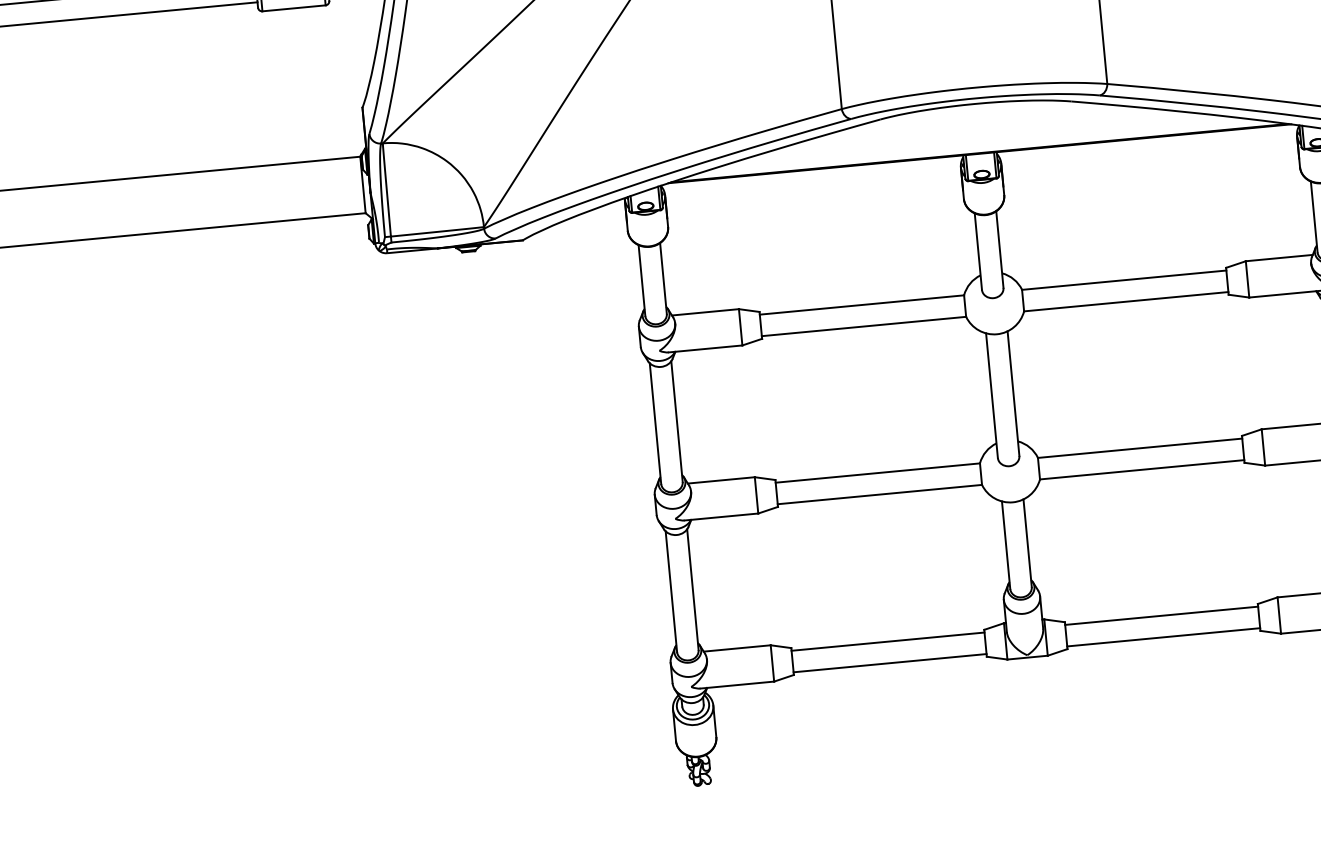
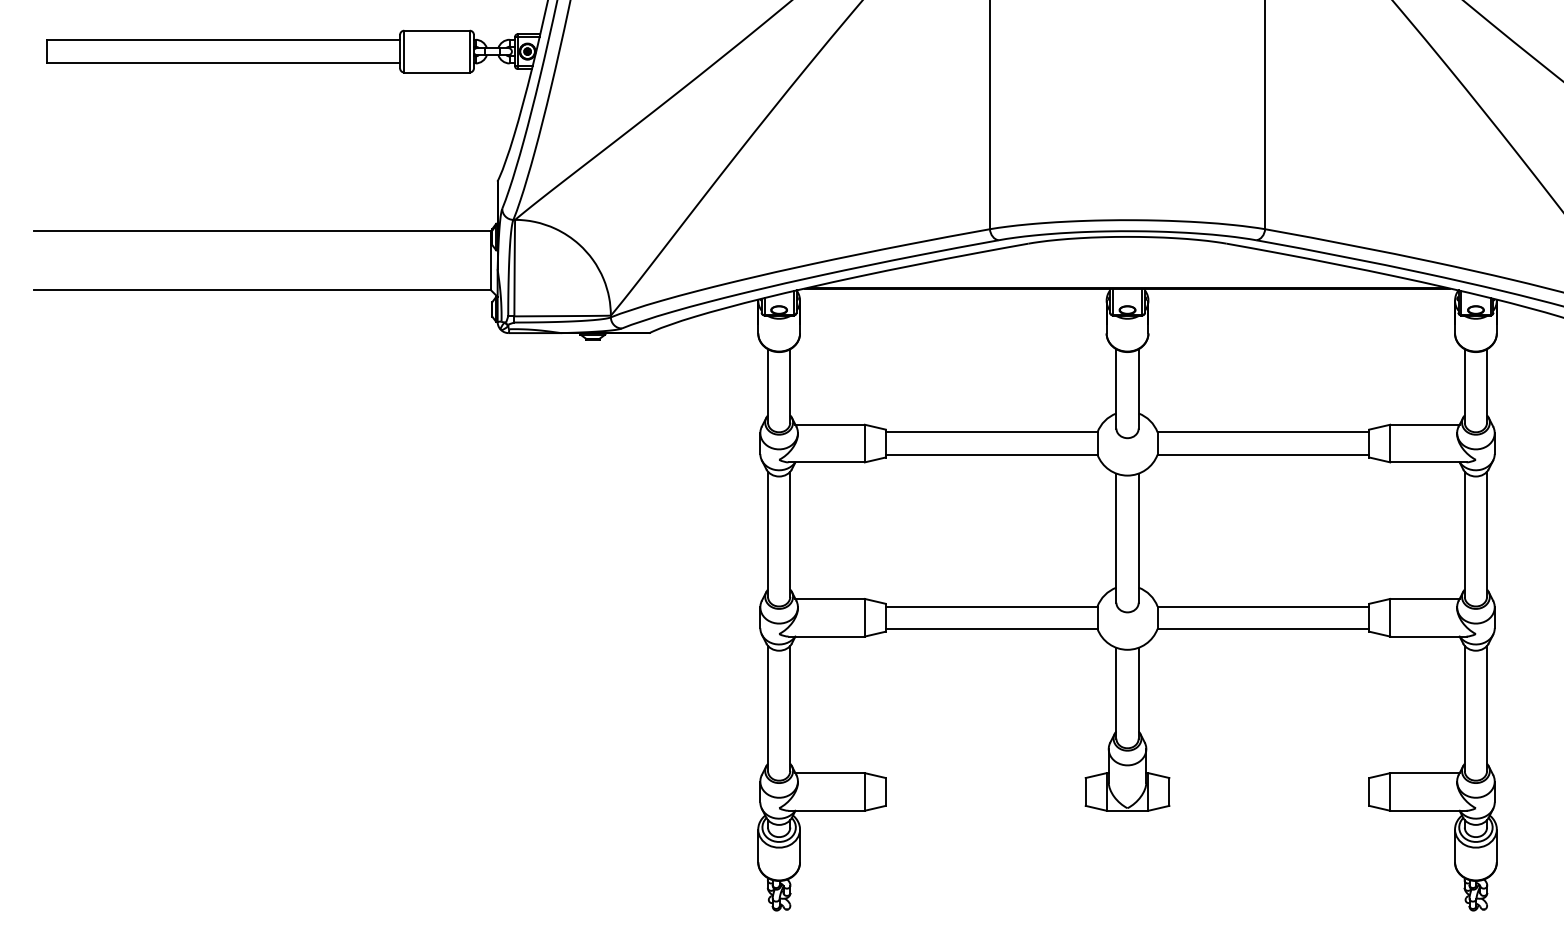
line: (1161, 615) -> (1269, 780), removed
line: (1163, 637) -> (1269, 803), removed
line: (887, 641) -> (985, 780), removed
line: (889, 663) -> (985, 803), removed

